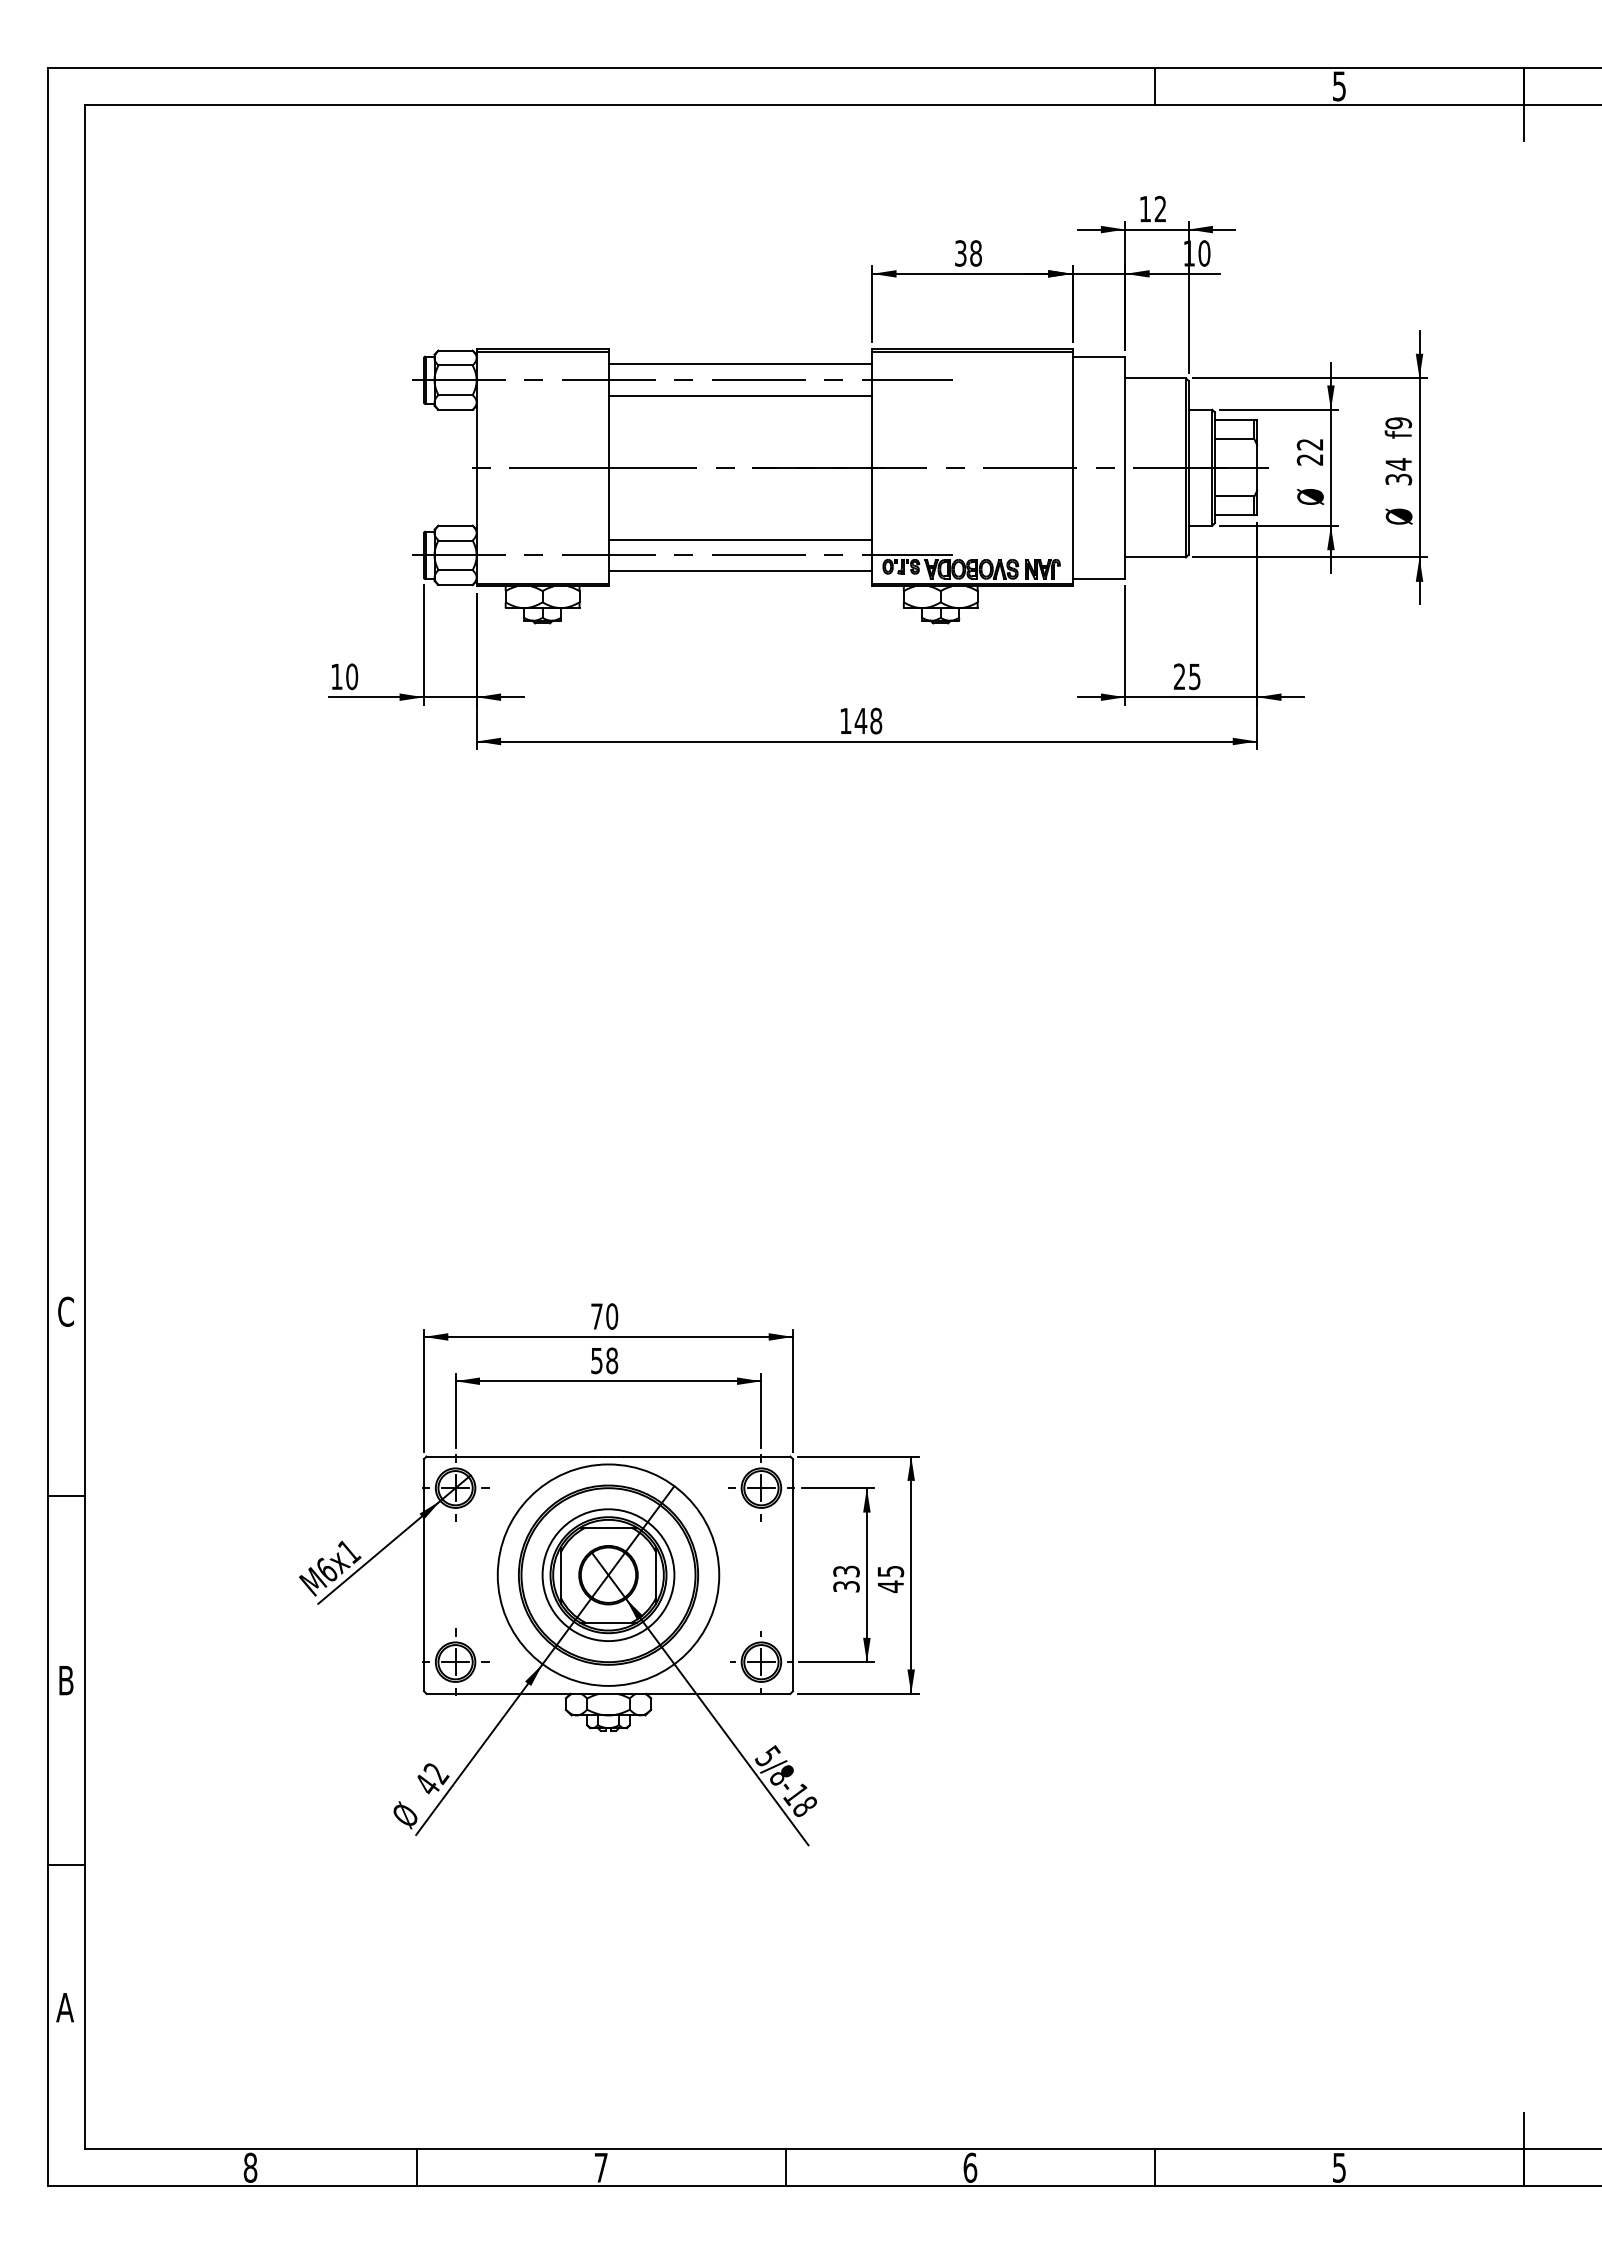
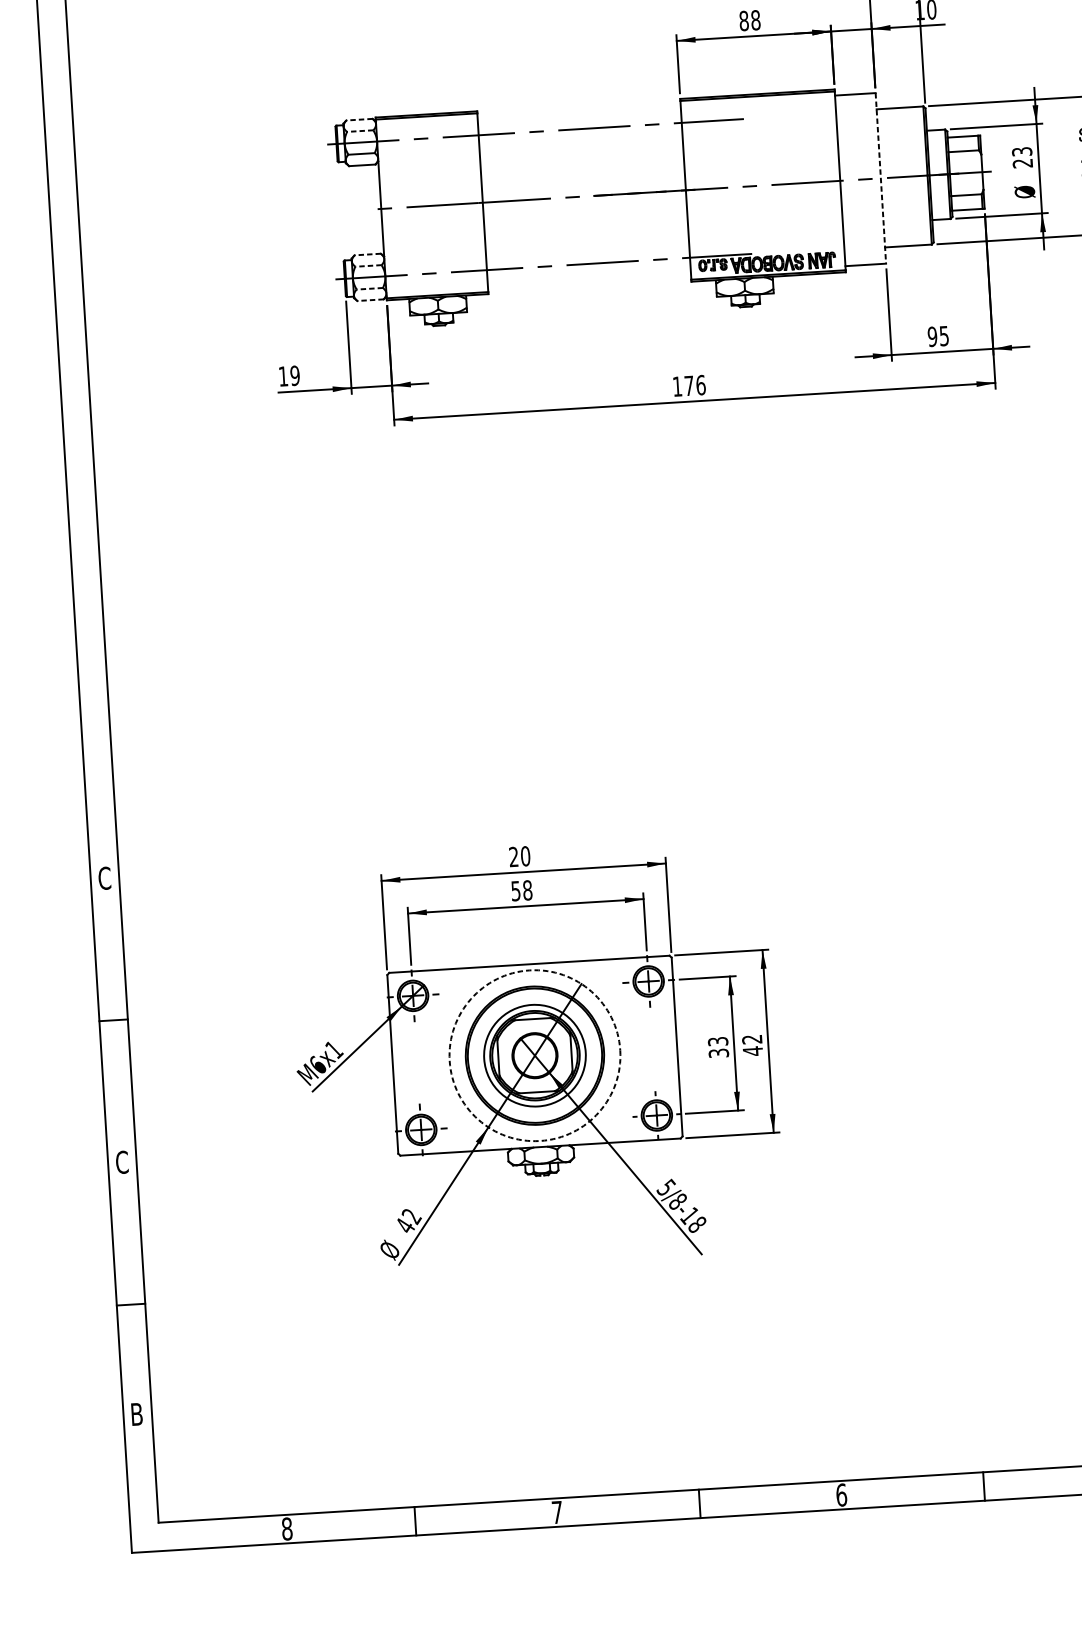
text: (960, 253) -> (743, 21), 38 -> 88
line: (455, 350) -> (359, 119), solid -> dashed
line: (740, 364) -> (579, 116), removed
line: (455, 365) -> (360, 131), solid -> dashed
line: (740, 396) -> (581, 141), removed
text: (1310, 444) -> (1022, 151), 22 -> 23
line: (1125, 467) -> (881, 178), solid -> dashed
line: (455, 525) -> (367, 254), solid -> dashed
line: (740, 539) -> (587, 251), removed
line: (455, 540) -> (368, 265), solid -> dashed
line: (455, 570) -> (369, 289), solid -> dashed
line: (740, 571) -> (589, 276), removed
line: (455, 585) -> (370, 300), solid -> dashed
text: (352, 676) -> (295, 375), 10 -> 19
text: (1179, 676) -> (932, 336), 25 -> 95
text: (868, 720) -> (694, 385), 148 -> 176
text: (596, 1316) -> (513, 857), 70 -> 20
text: (890, 1571) -> (752, 1039), 45 -> 42
circle: (608, 1574) -> (534, 1055), solid -> dashed
text: (66, 1680) -> (122, 1162), B -> C
text: (64, 2007) -> (136, 1414), A -> B

